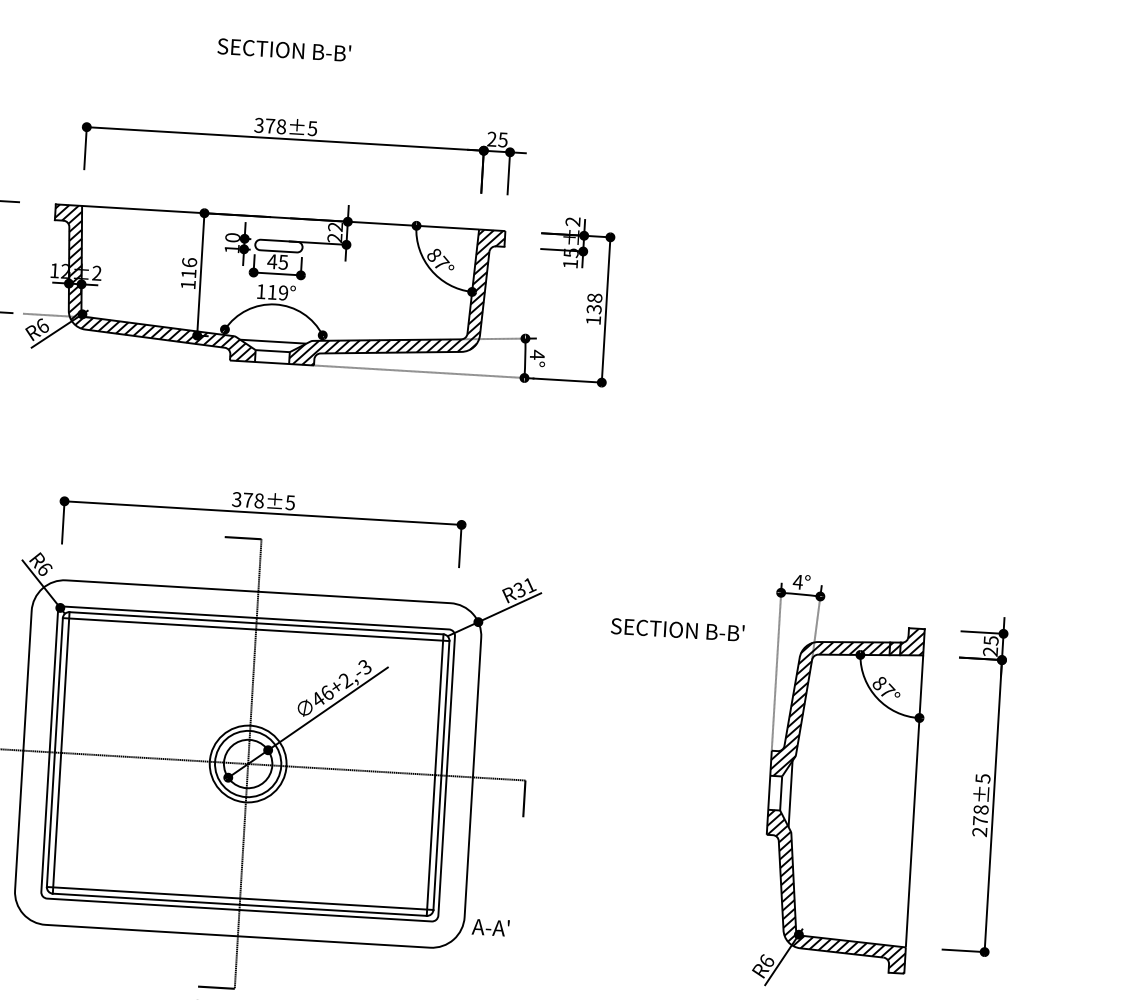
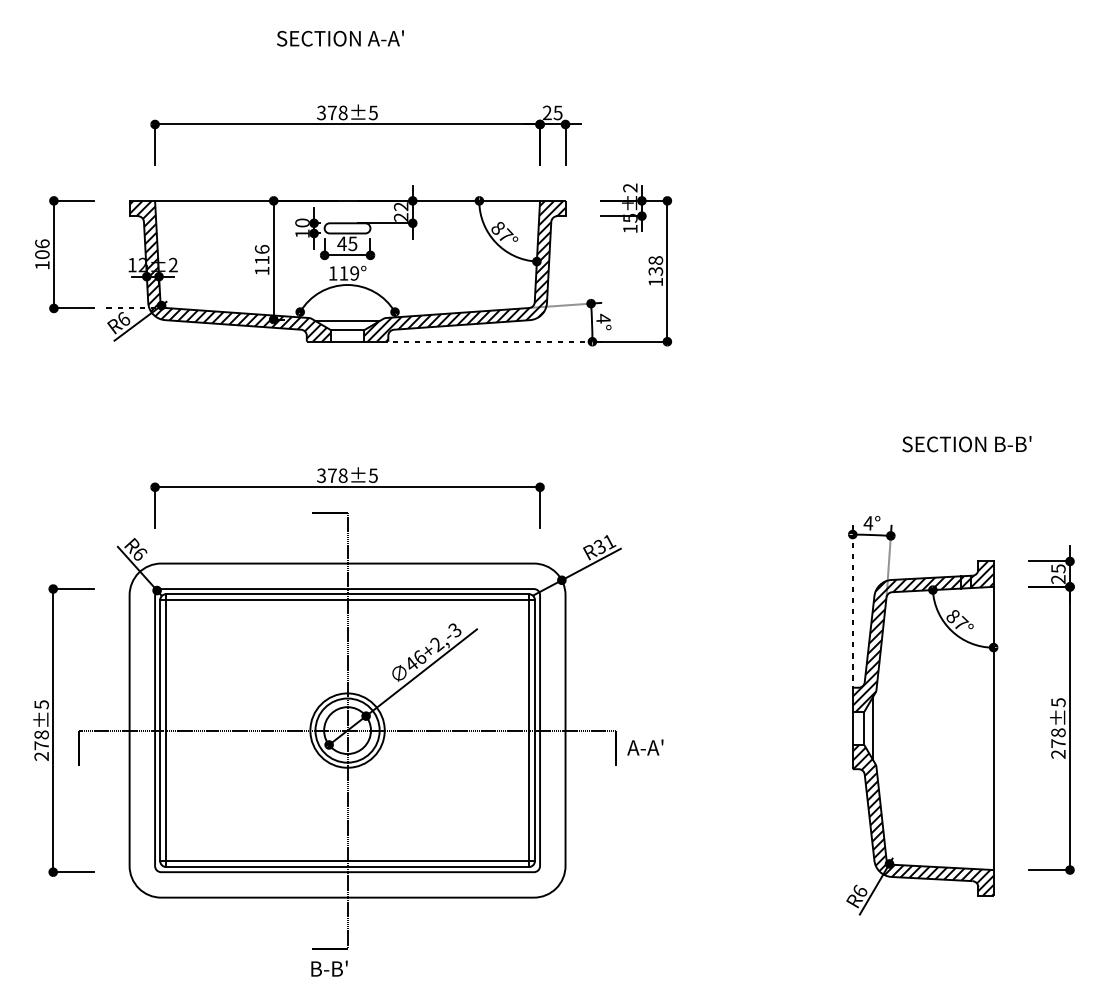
text: (330, 52) -> (386, 38), SECTION B-B' -> SECTION A-A'
text: (677, 630) -> (966, 444), moved
text: (490, 927) -> (645, 747), moved

